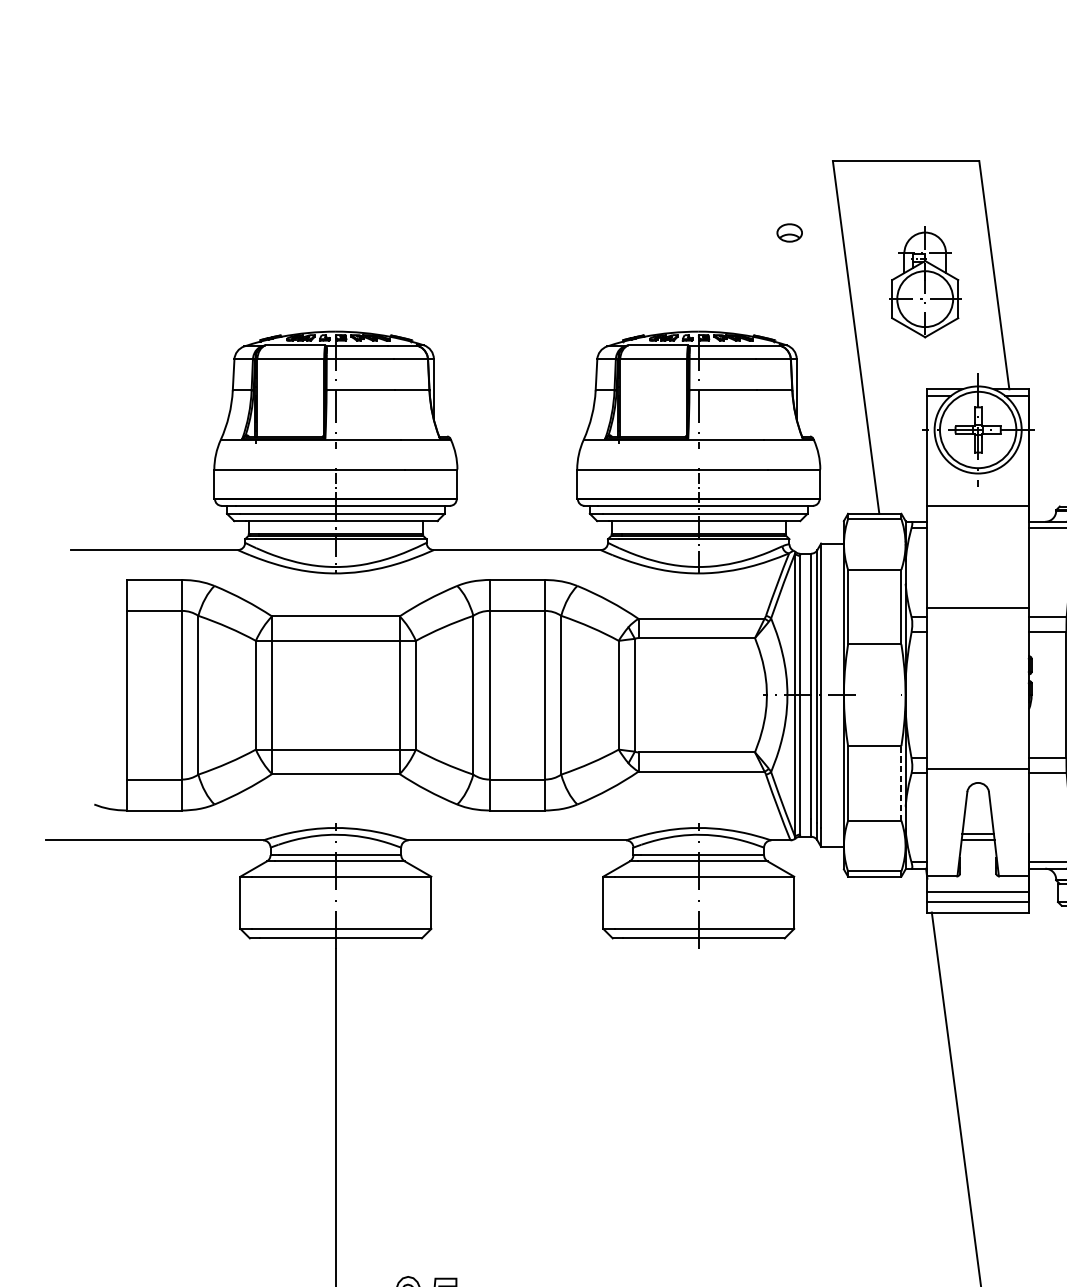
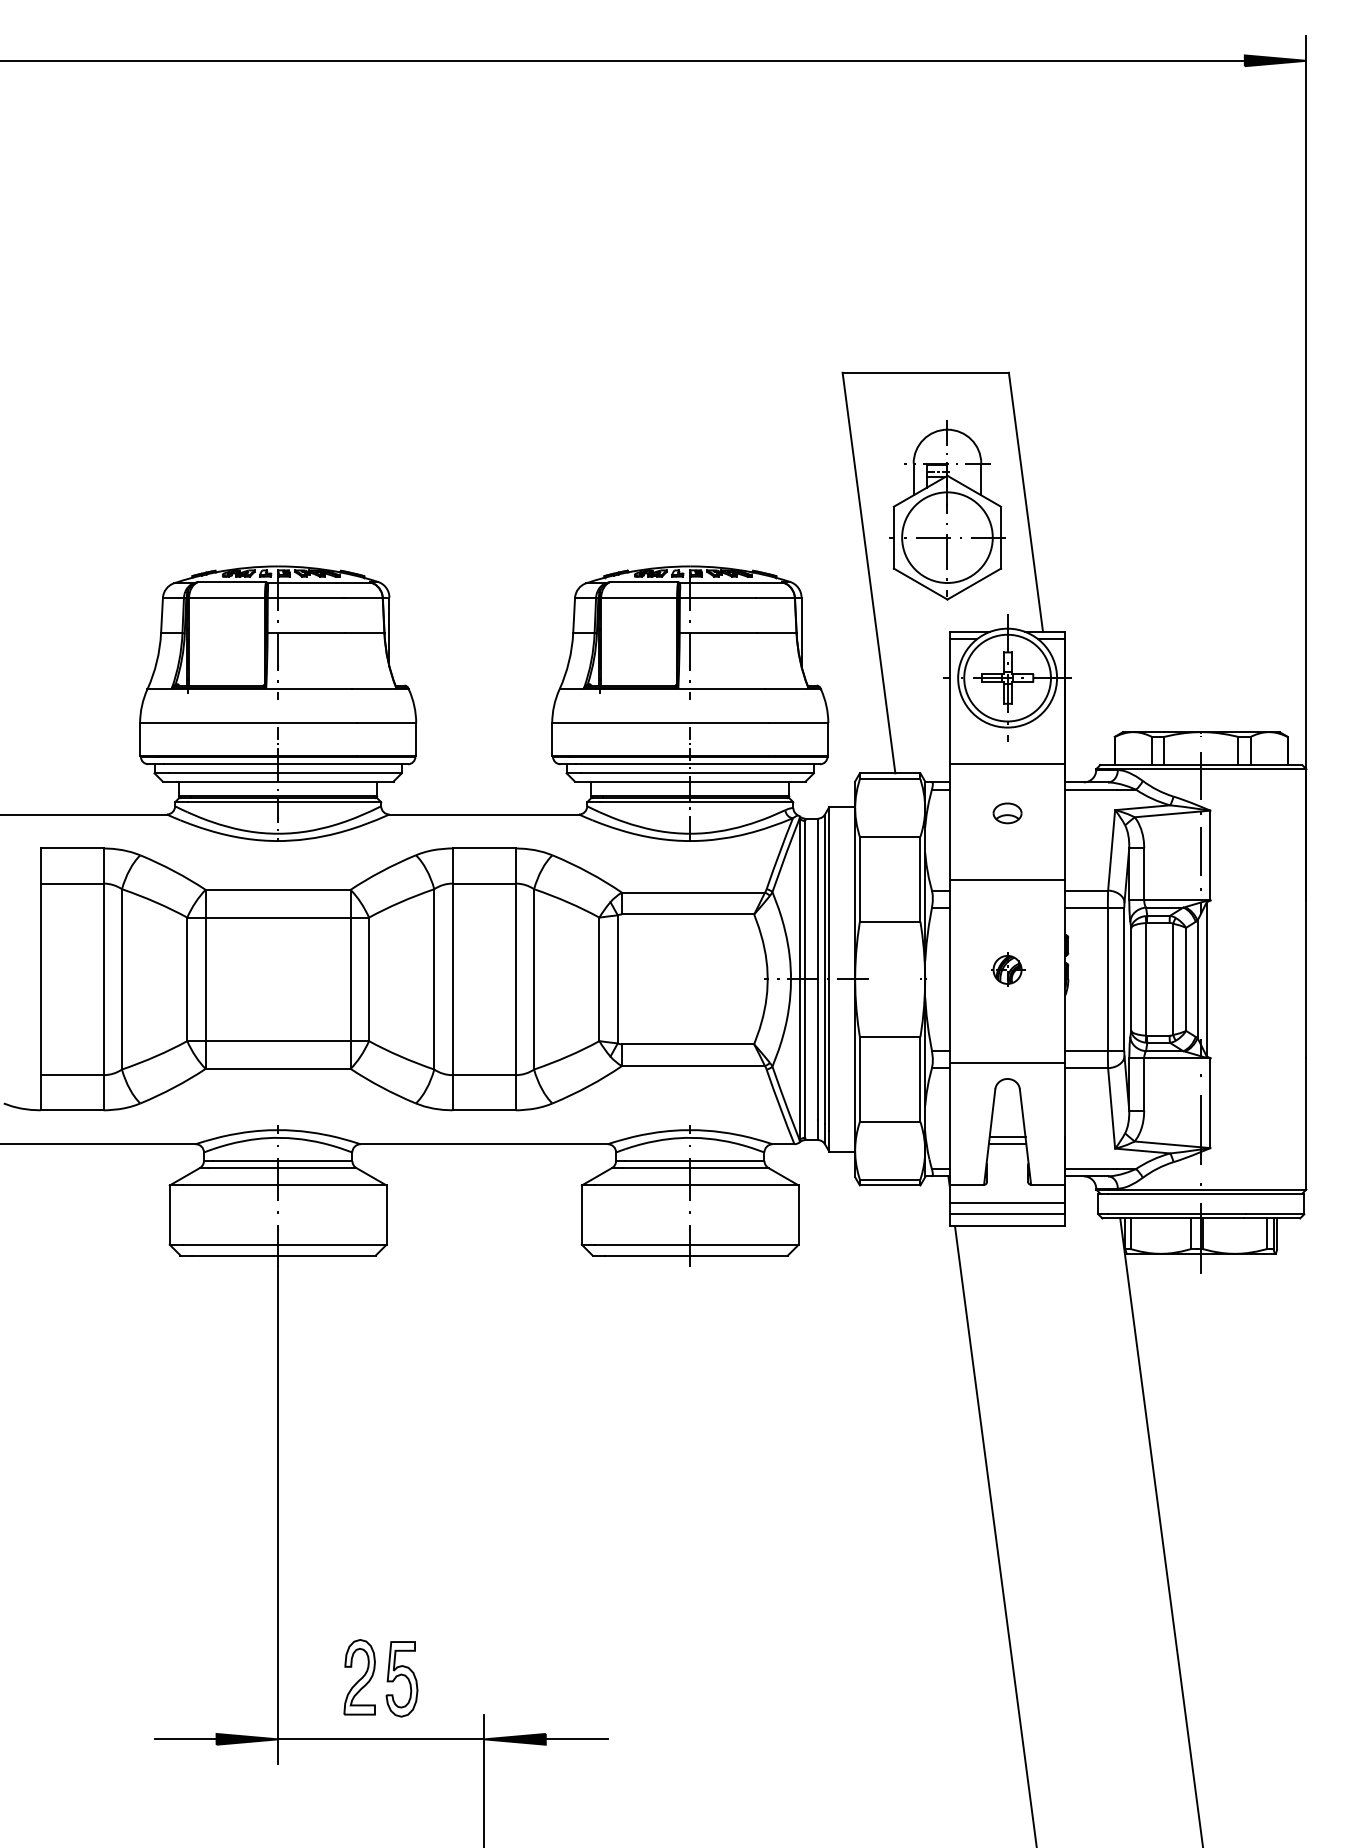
part: (789, 233) -> (1007, 813), moved
part: (925, 282) -> (947, 510), size x1.43
part: (978, 686) -> (1008, 969), added
line: (901, 782) -> (920, 1078), dashed -> solid

